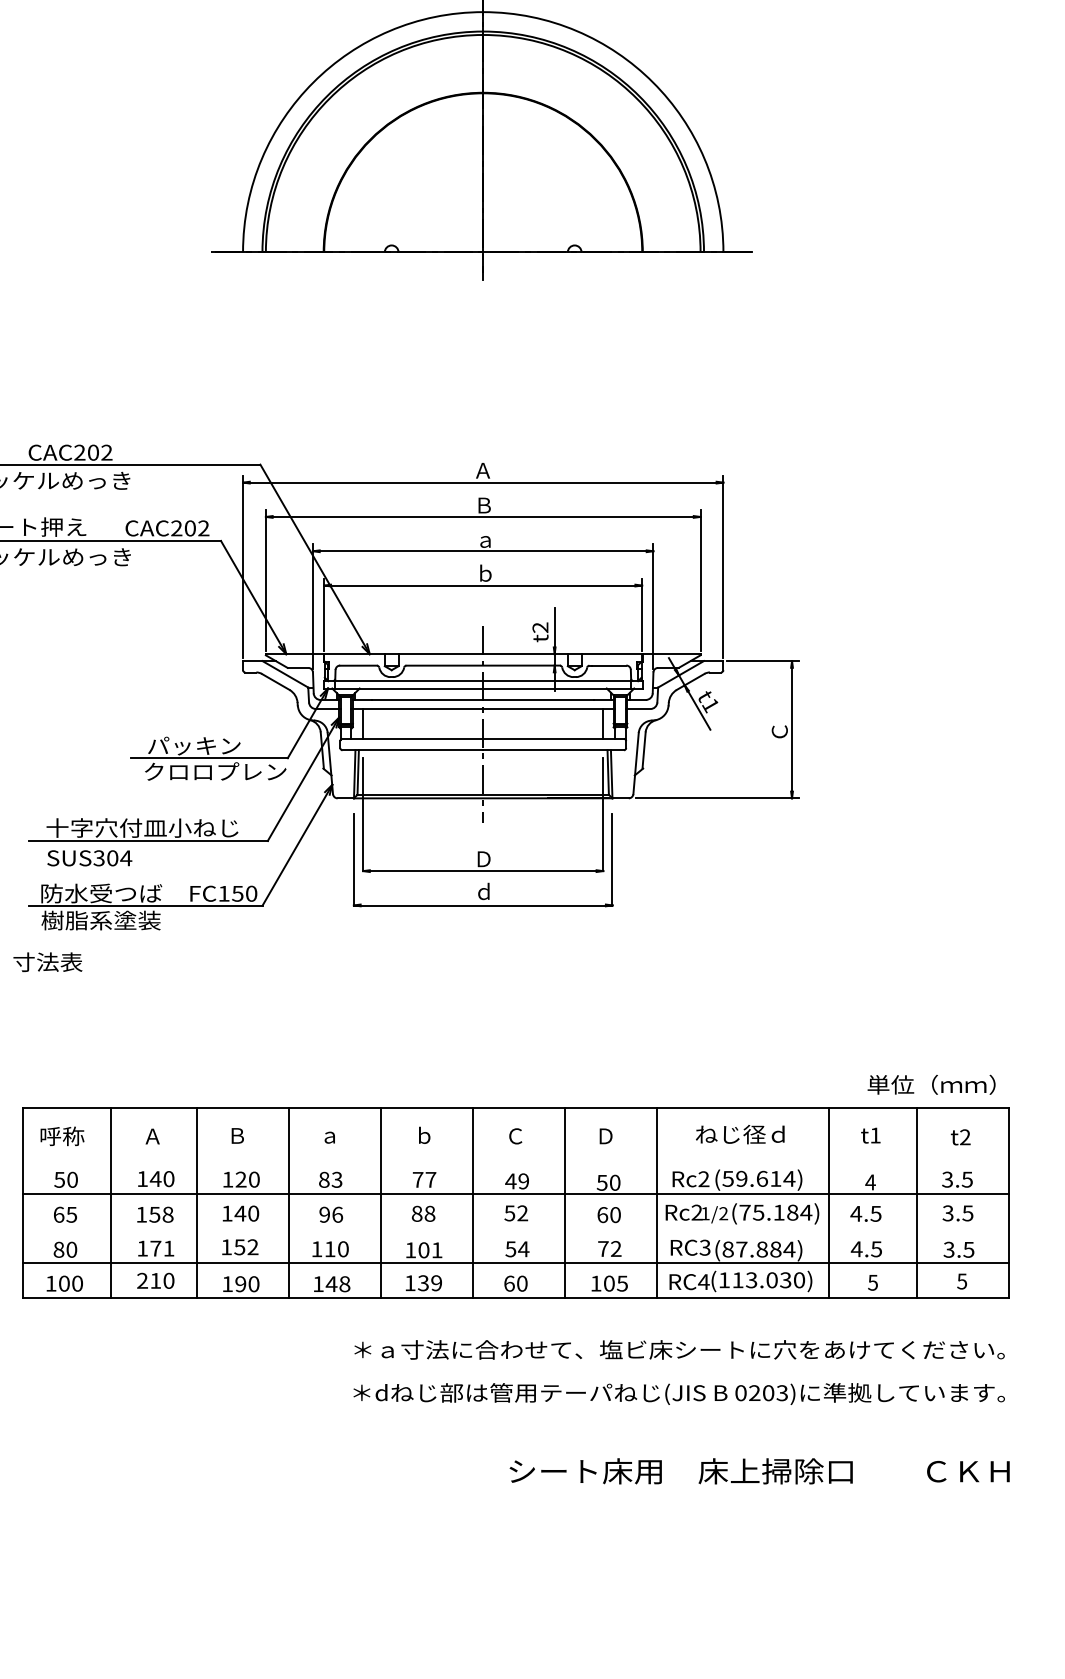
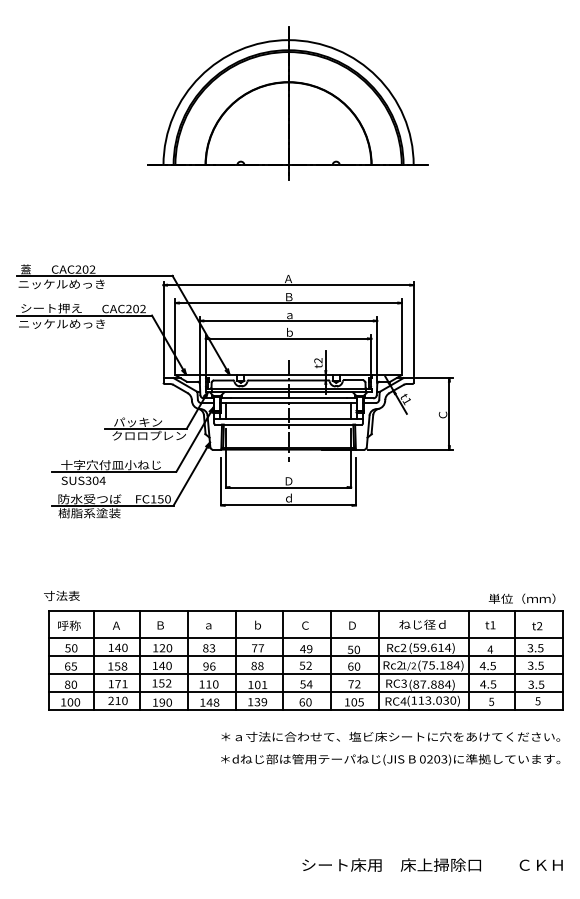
text: (47, 961) -> (61, 595), moved
line: (515, 1159) -> (305, 637), added
line: (515, 1228) -> (305, 673), added
text: (759, 1470) -> (432, 864), moved

